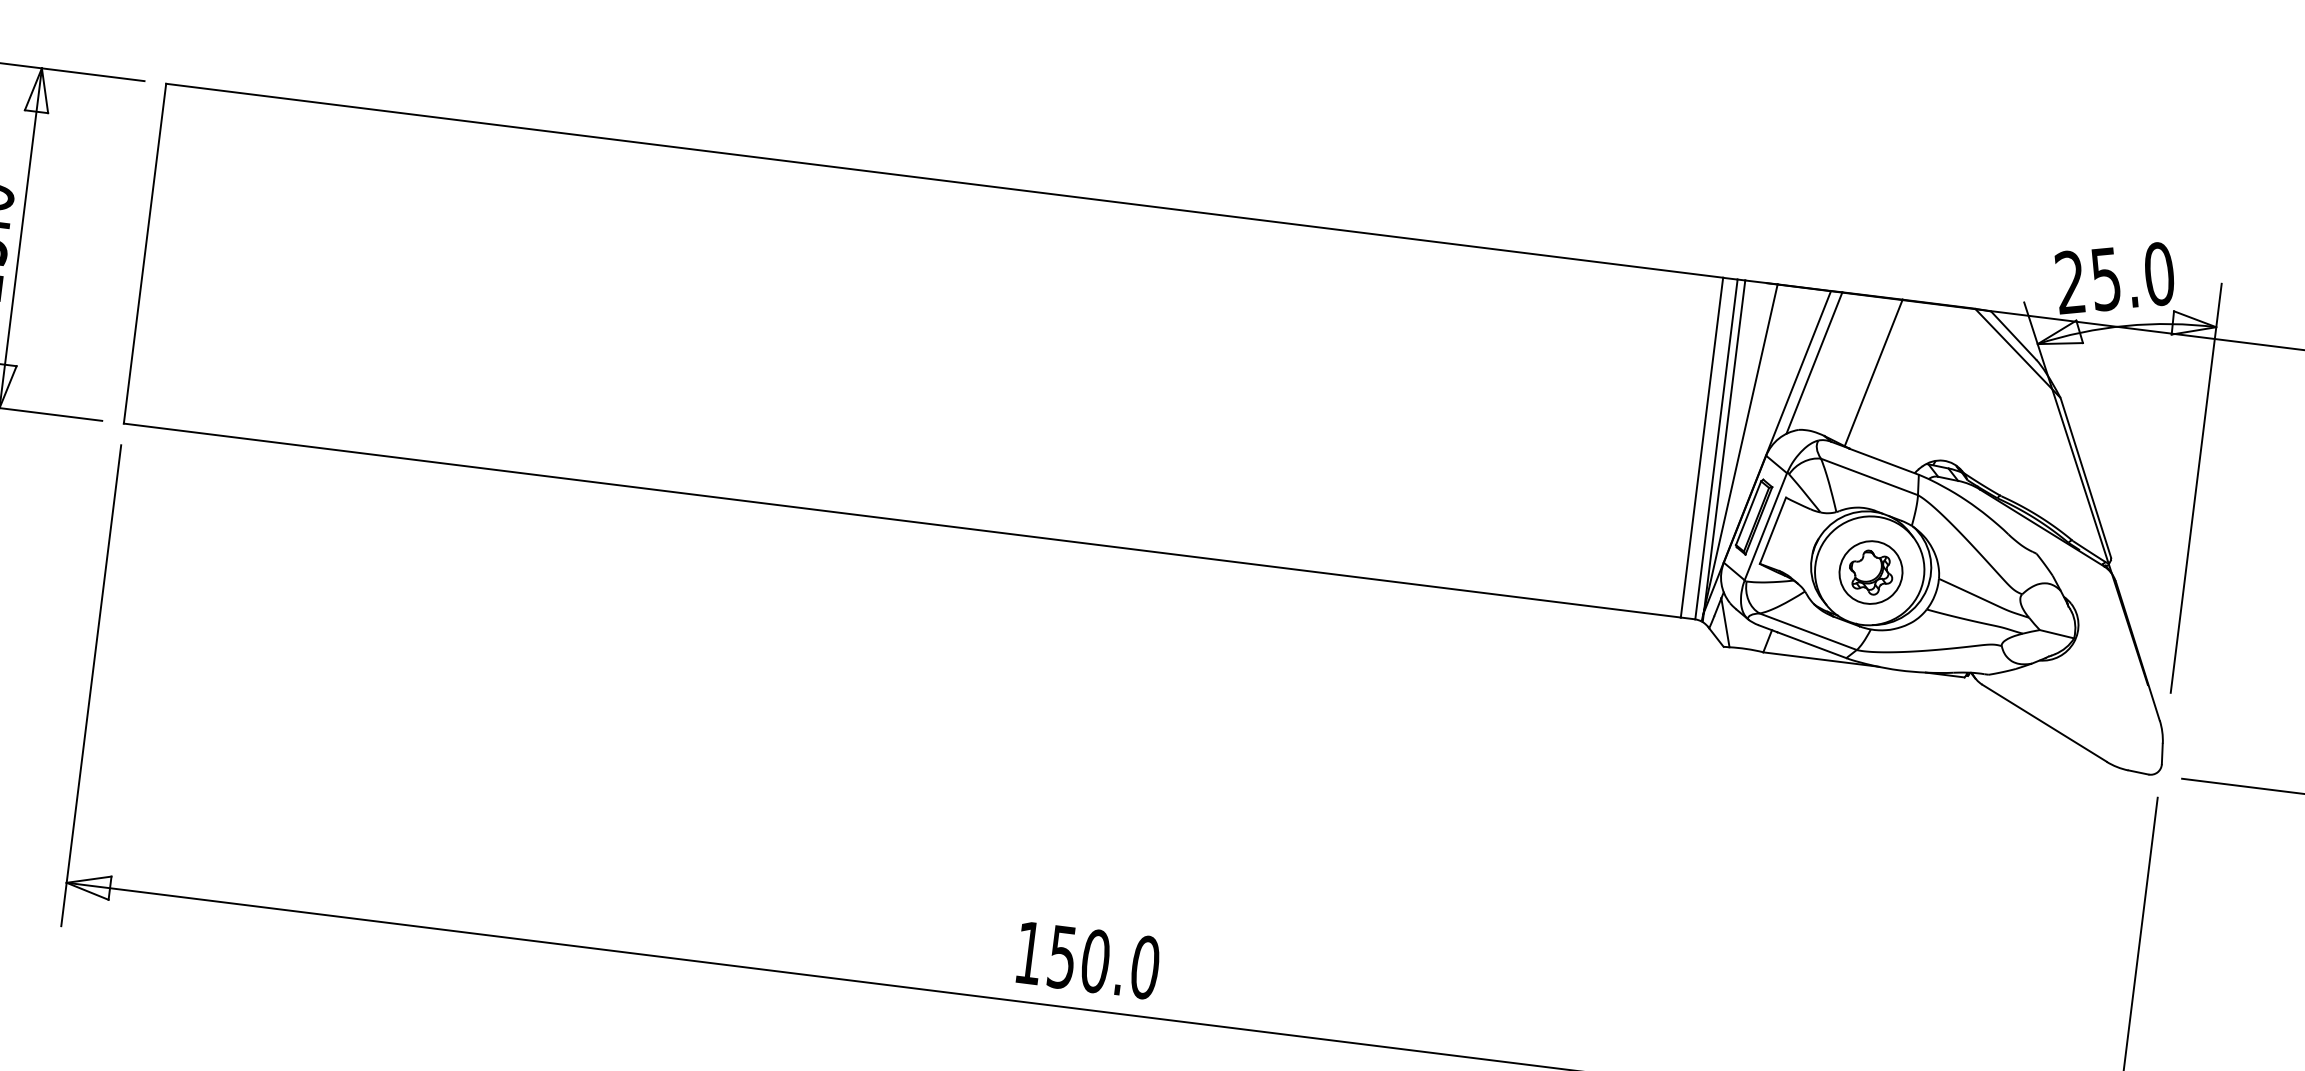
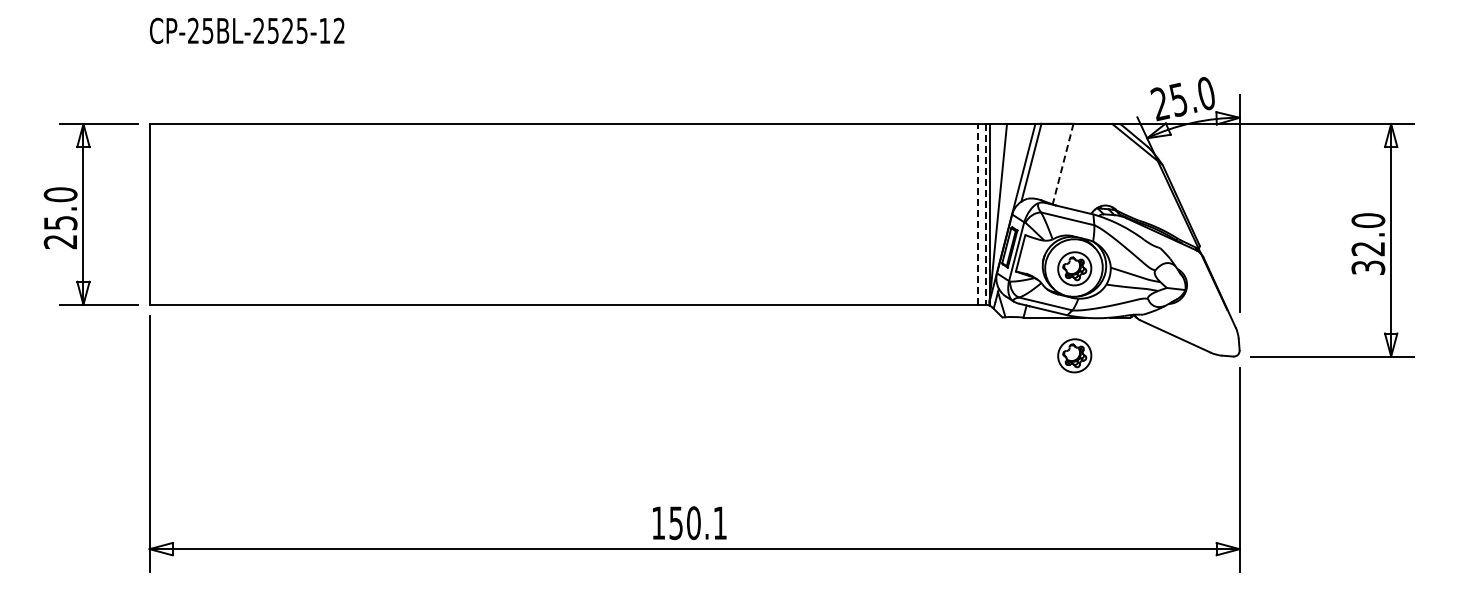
line: (1874, 373) -> (1063, 164), solid -> dashed
line: (1703, 446) -> (978, 213), solid -> dashed
line: (1715, 449) -> (985, 214), solid -> dashed
part: (1850, 735) -> (1074, 355), added
text: (1145, 968) -> (720, 523), 150.0 -> 150.1

